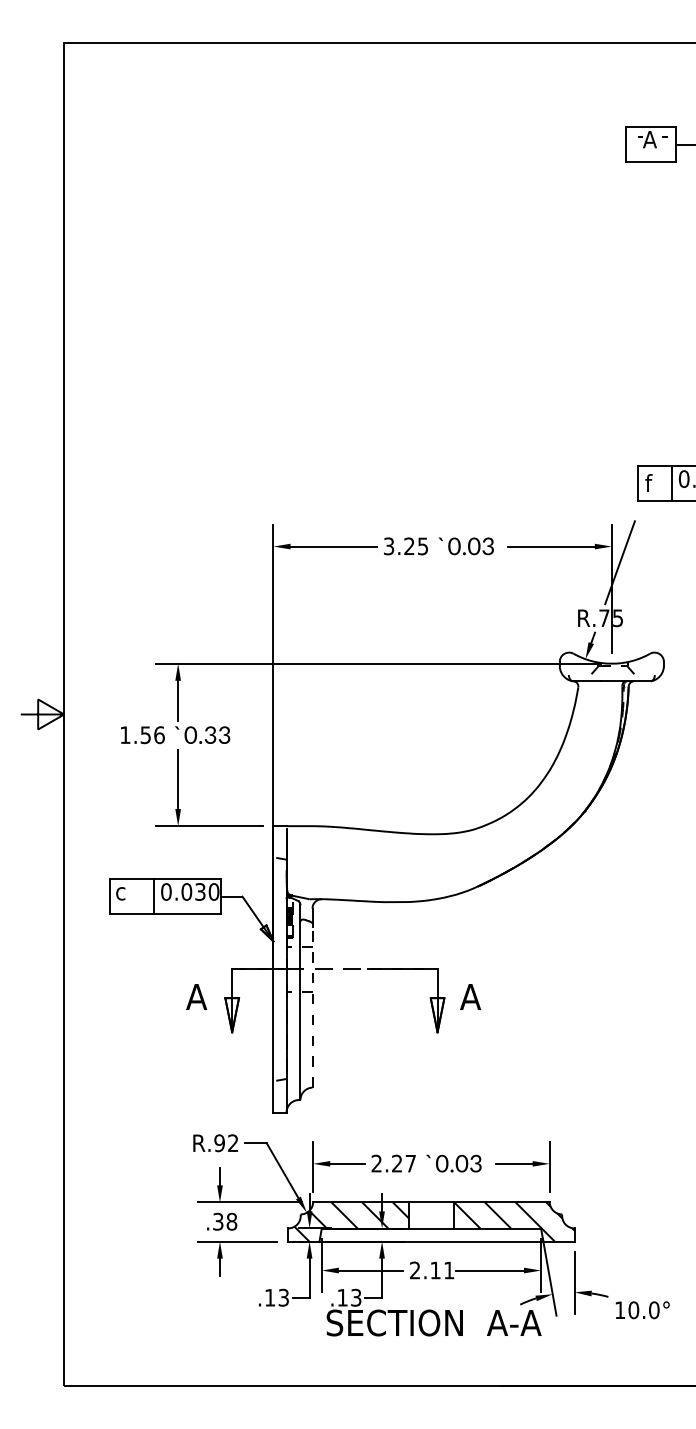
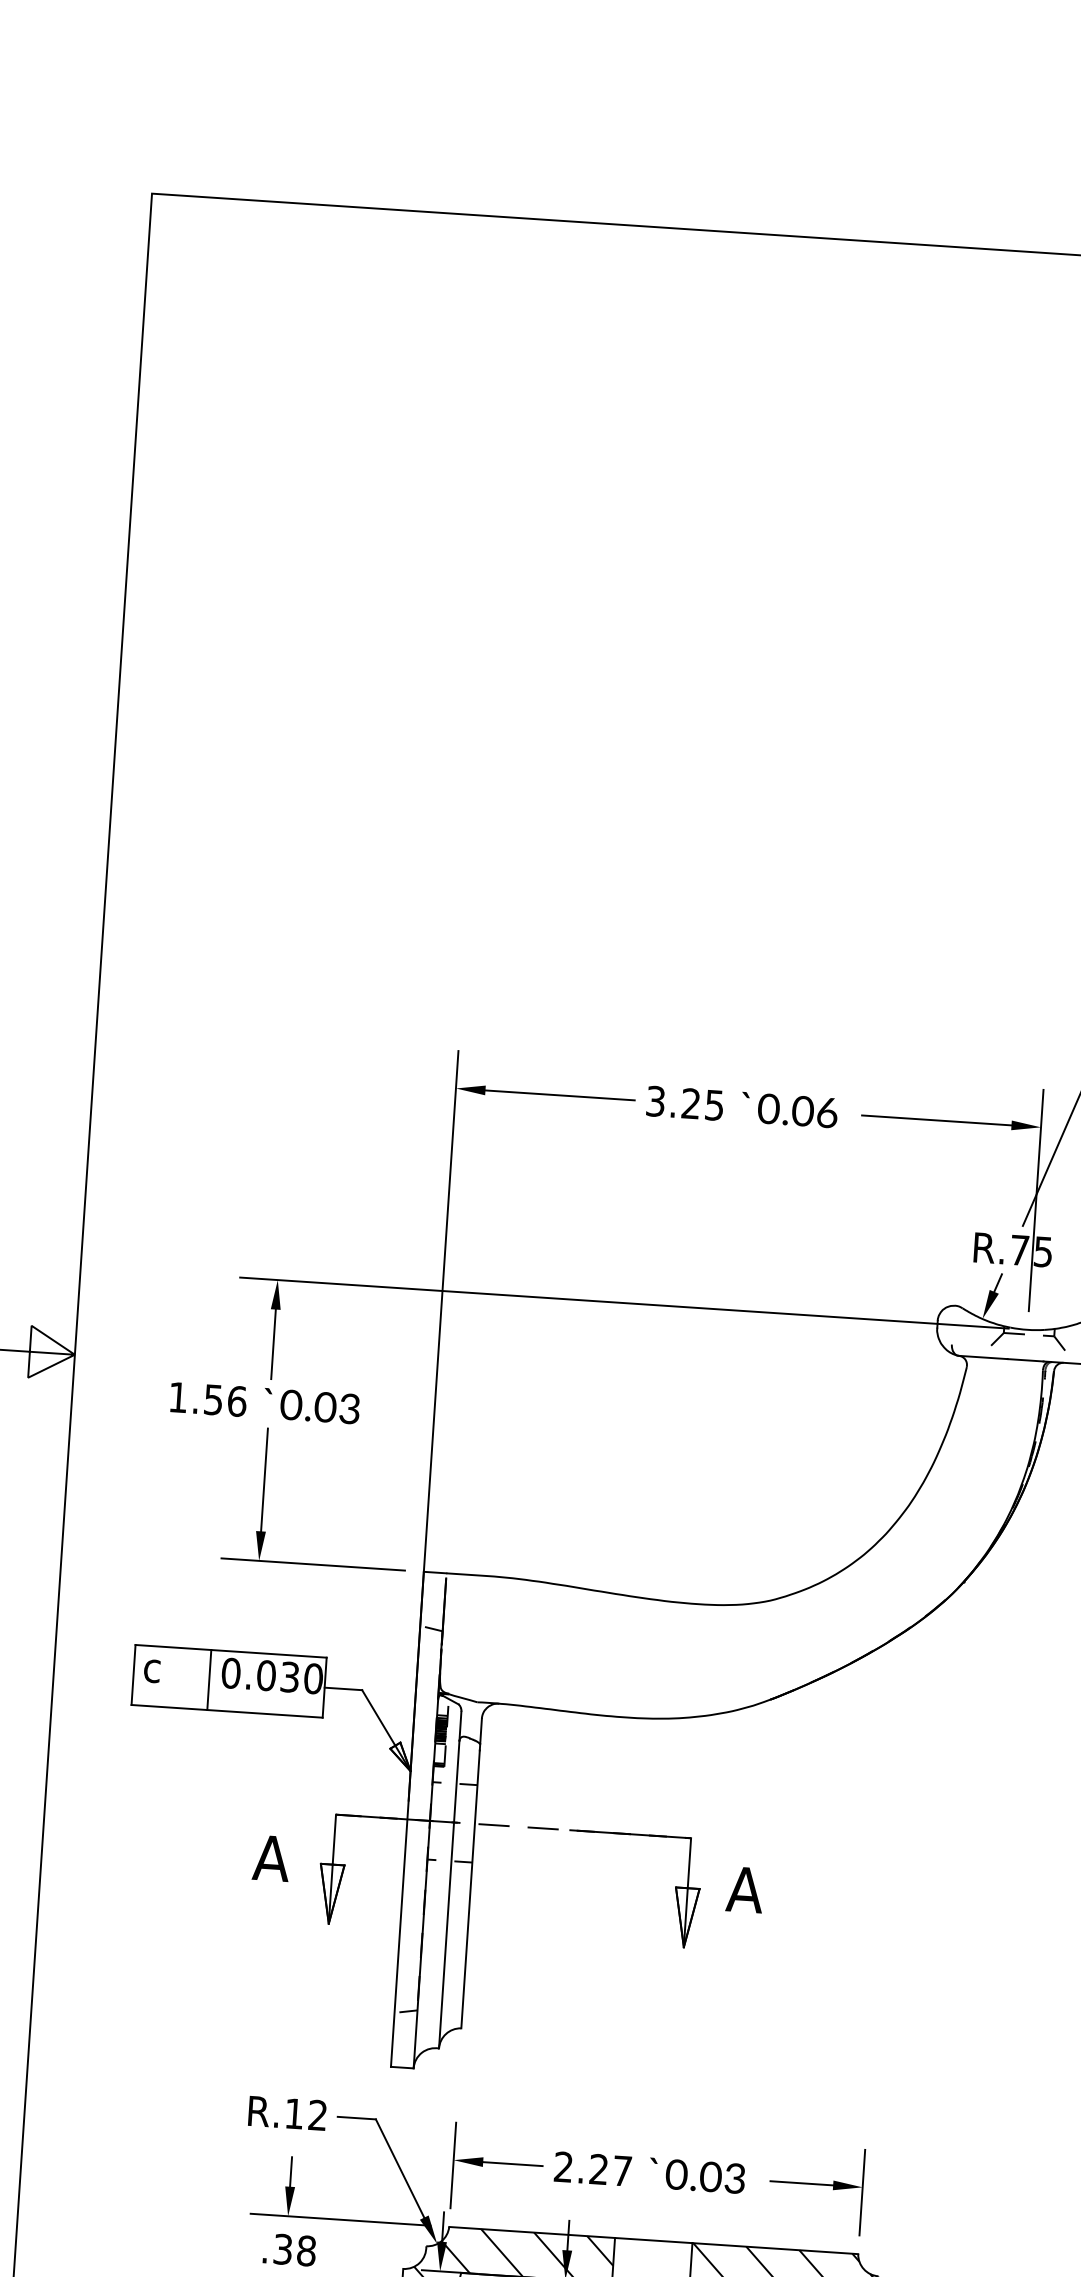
text: (488, 545) -> (827, 1111), 0.03 -> 0.06
text: (210, 734) -> (325, 1406), 0.33 -> 0.03
line: (312, 1006) -> (470, 1888), dashed -> solid
text: (219, 1143) -> (294, 2114), R.92 -> R.12

